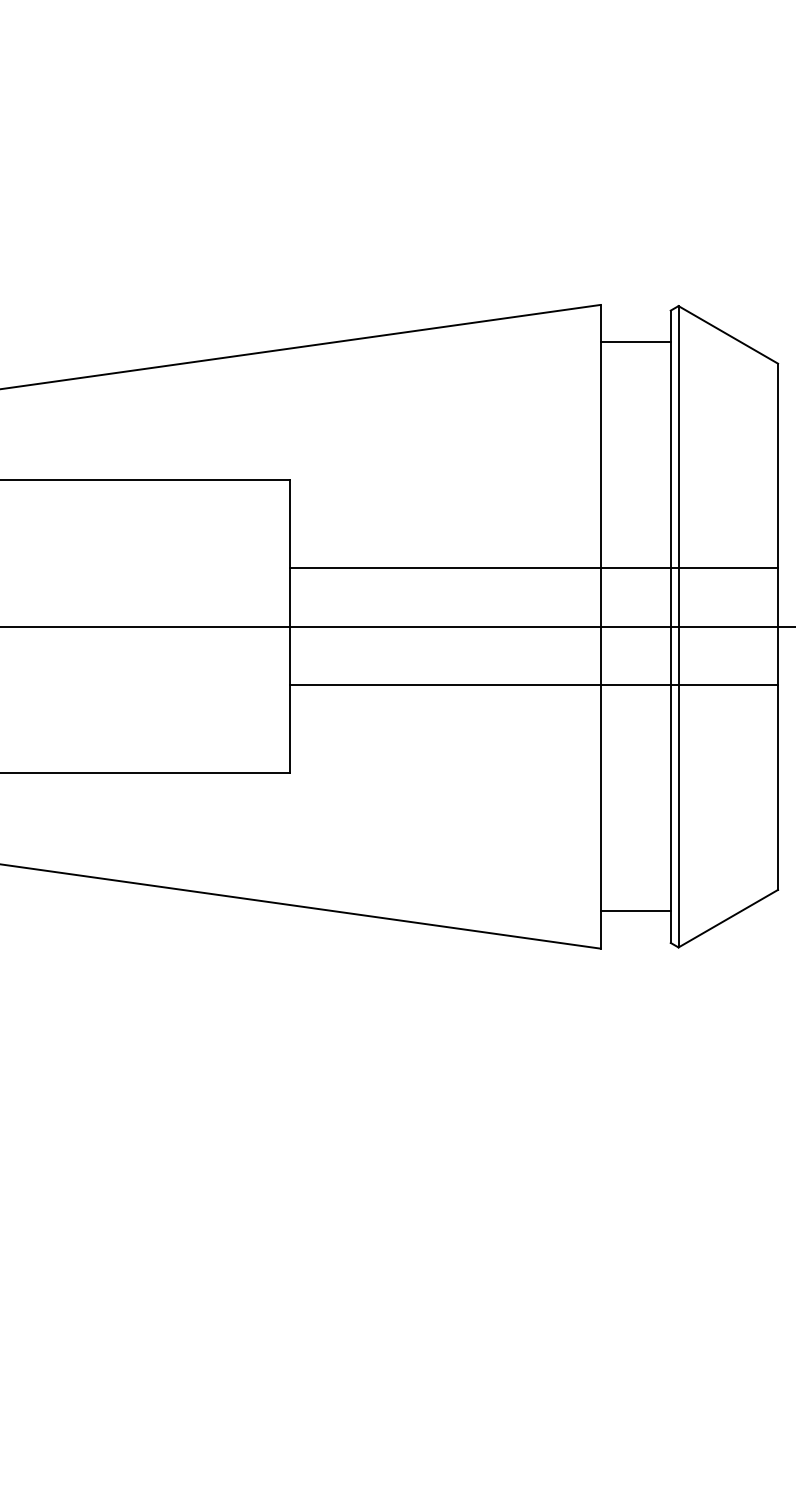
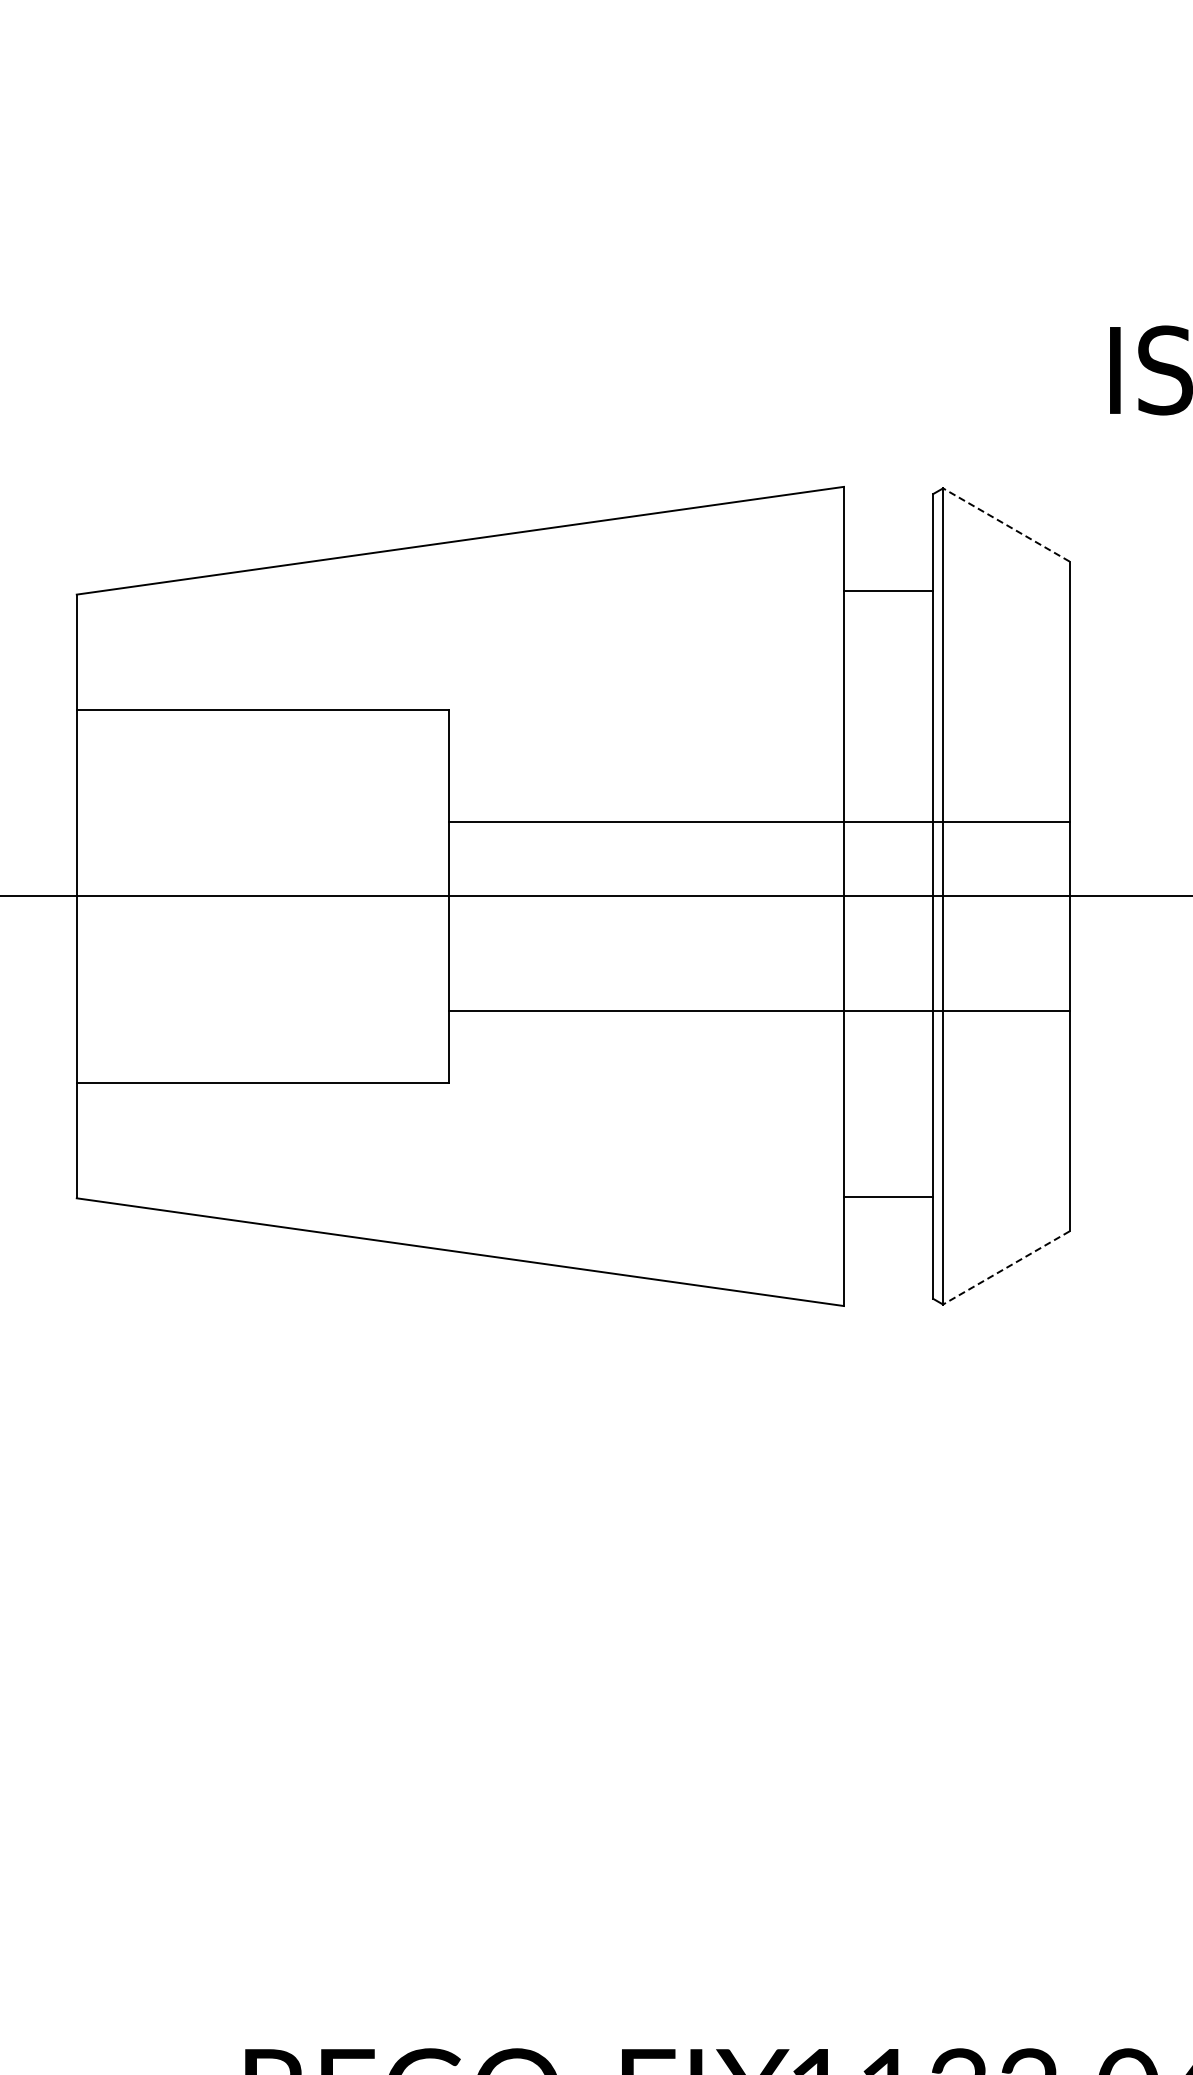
line: (727, 334) -> (1005, 524), solid -> dashed
line: (635, 342) -> (888, 591), moved
line: (534, 684) -> (759, 1010), moved
line: (635, 911) -> (888, 1196), moved
line: (727, 919) -> (1005, 1268), solid -> dashed

